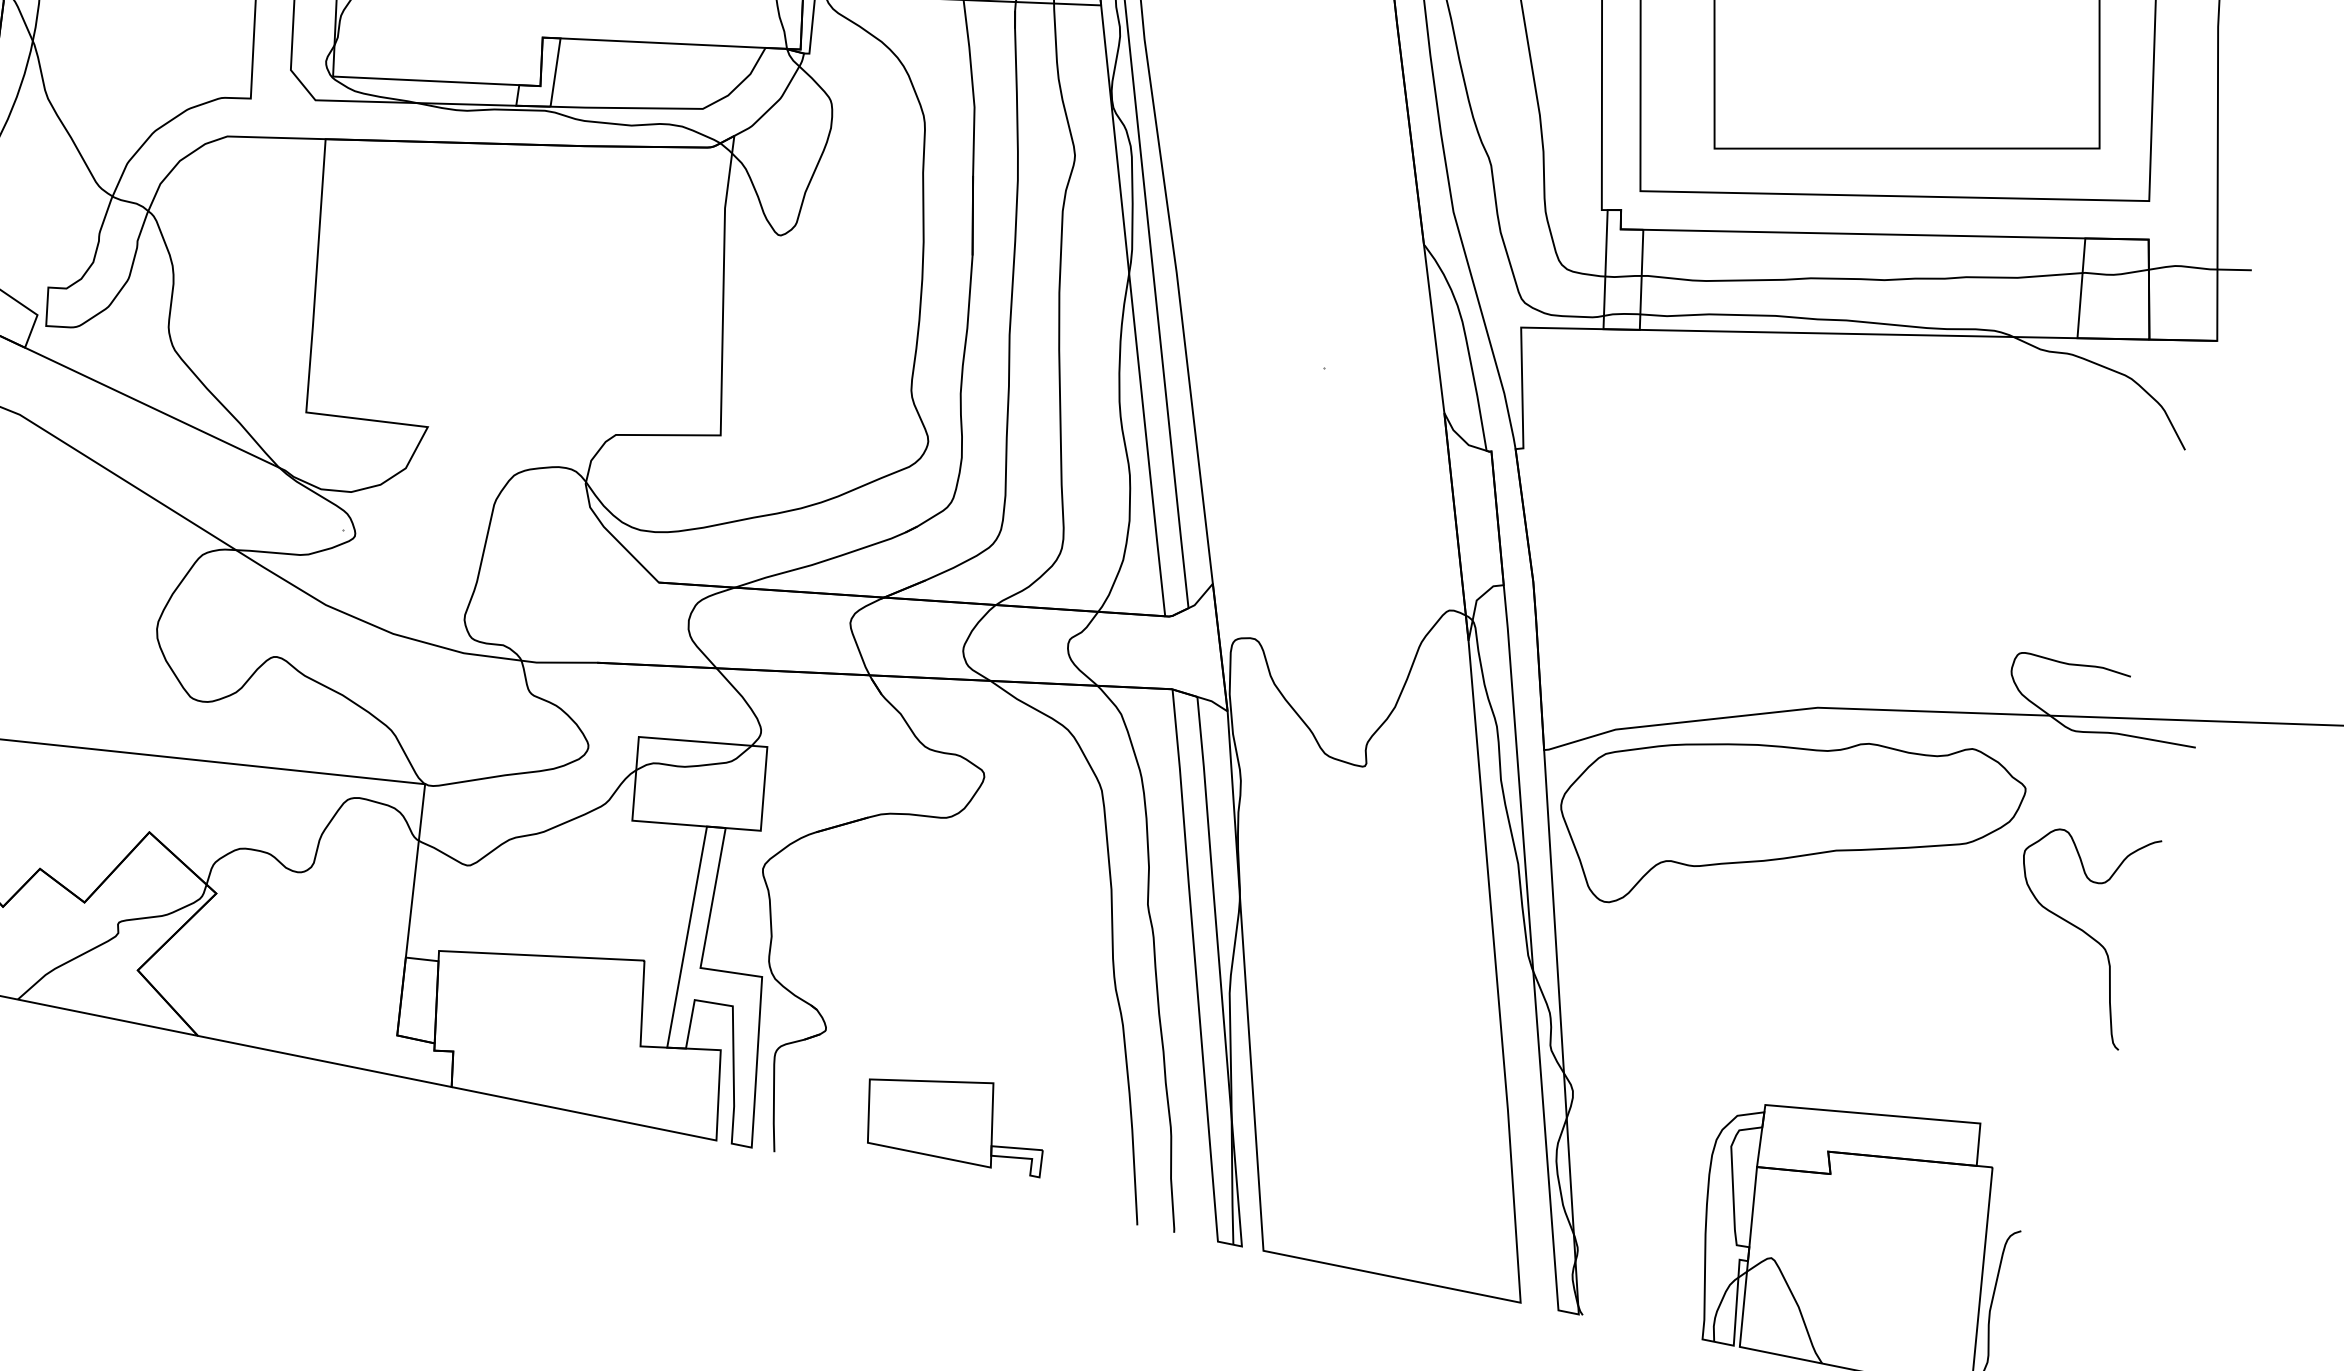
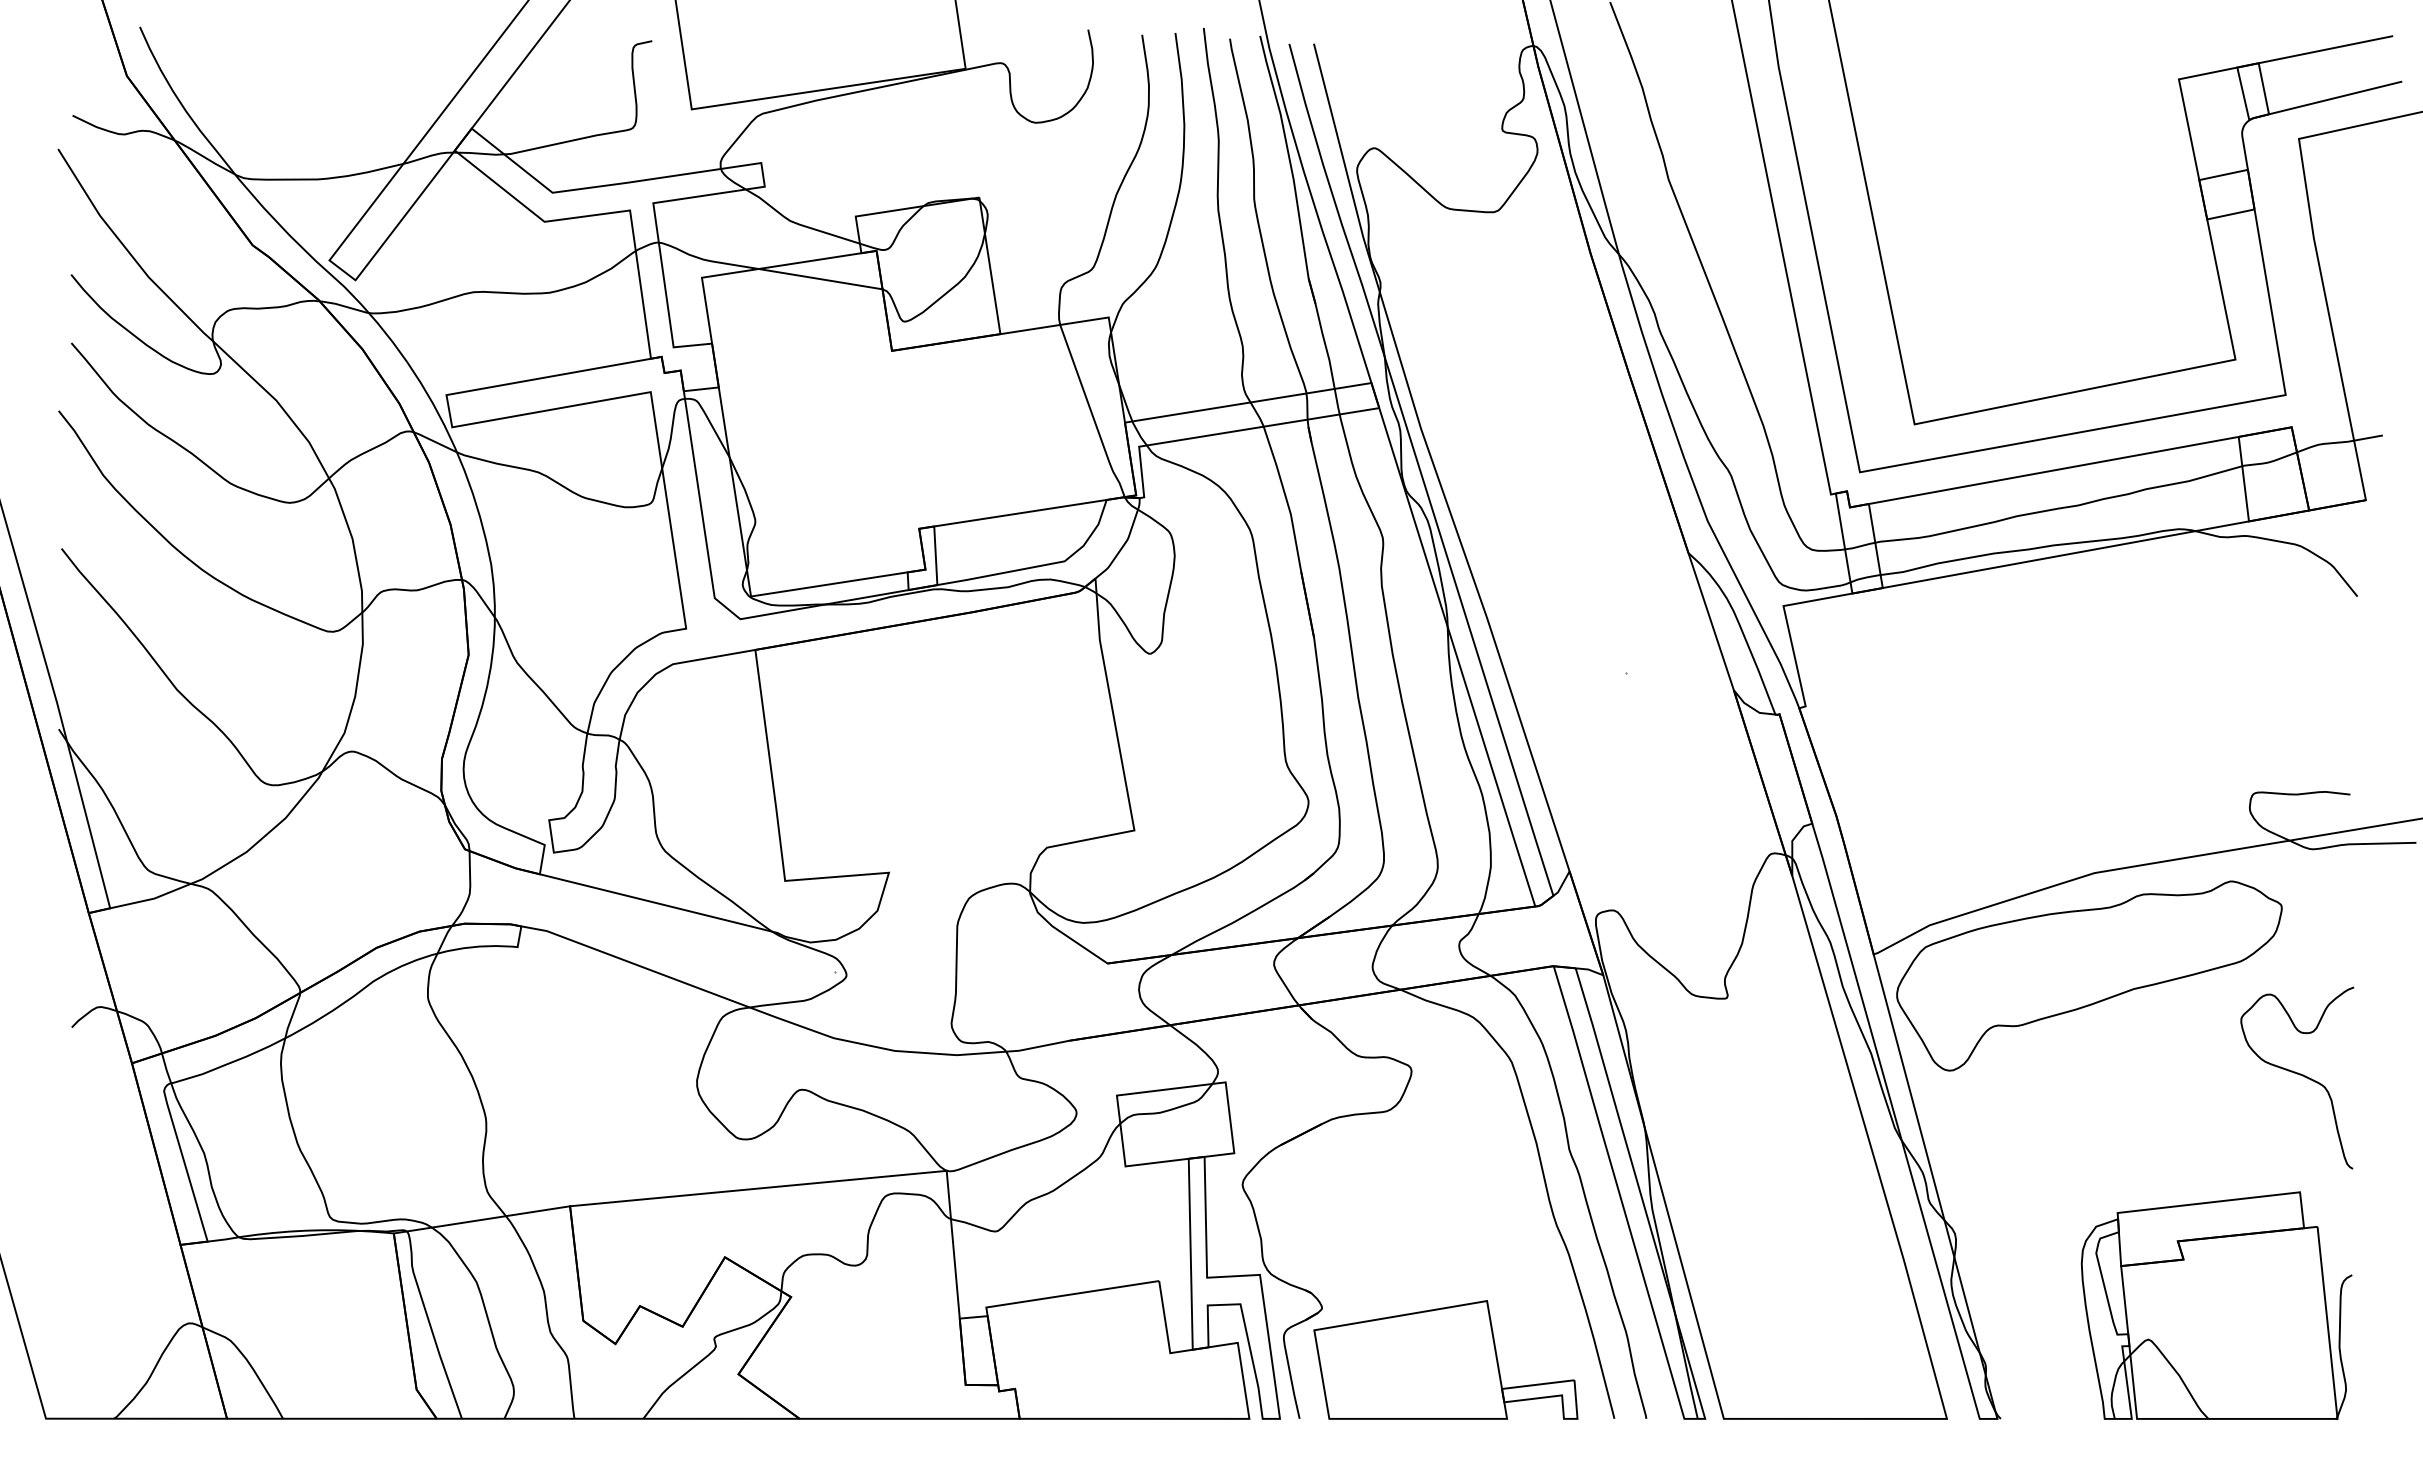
curve: (2078, 930) -> (2299, 1075), moved
part: (956, 1117) -> (1445, 1359), size x1.67

